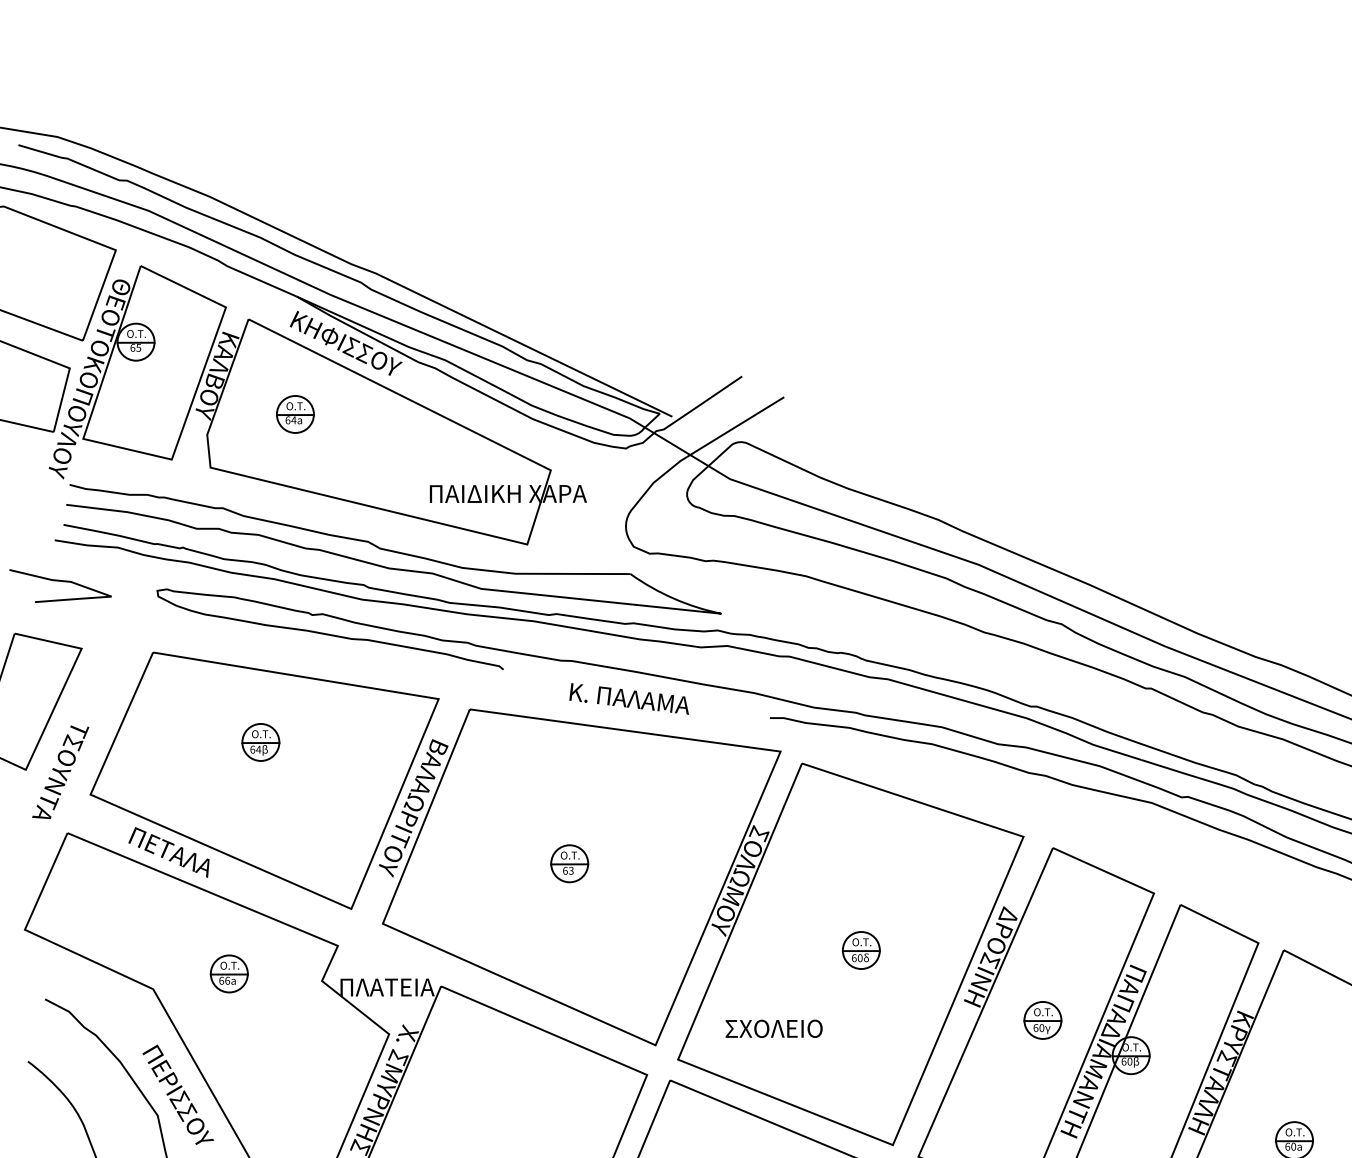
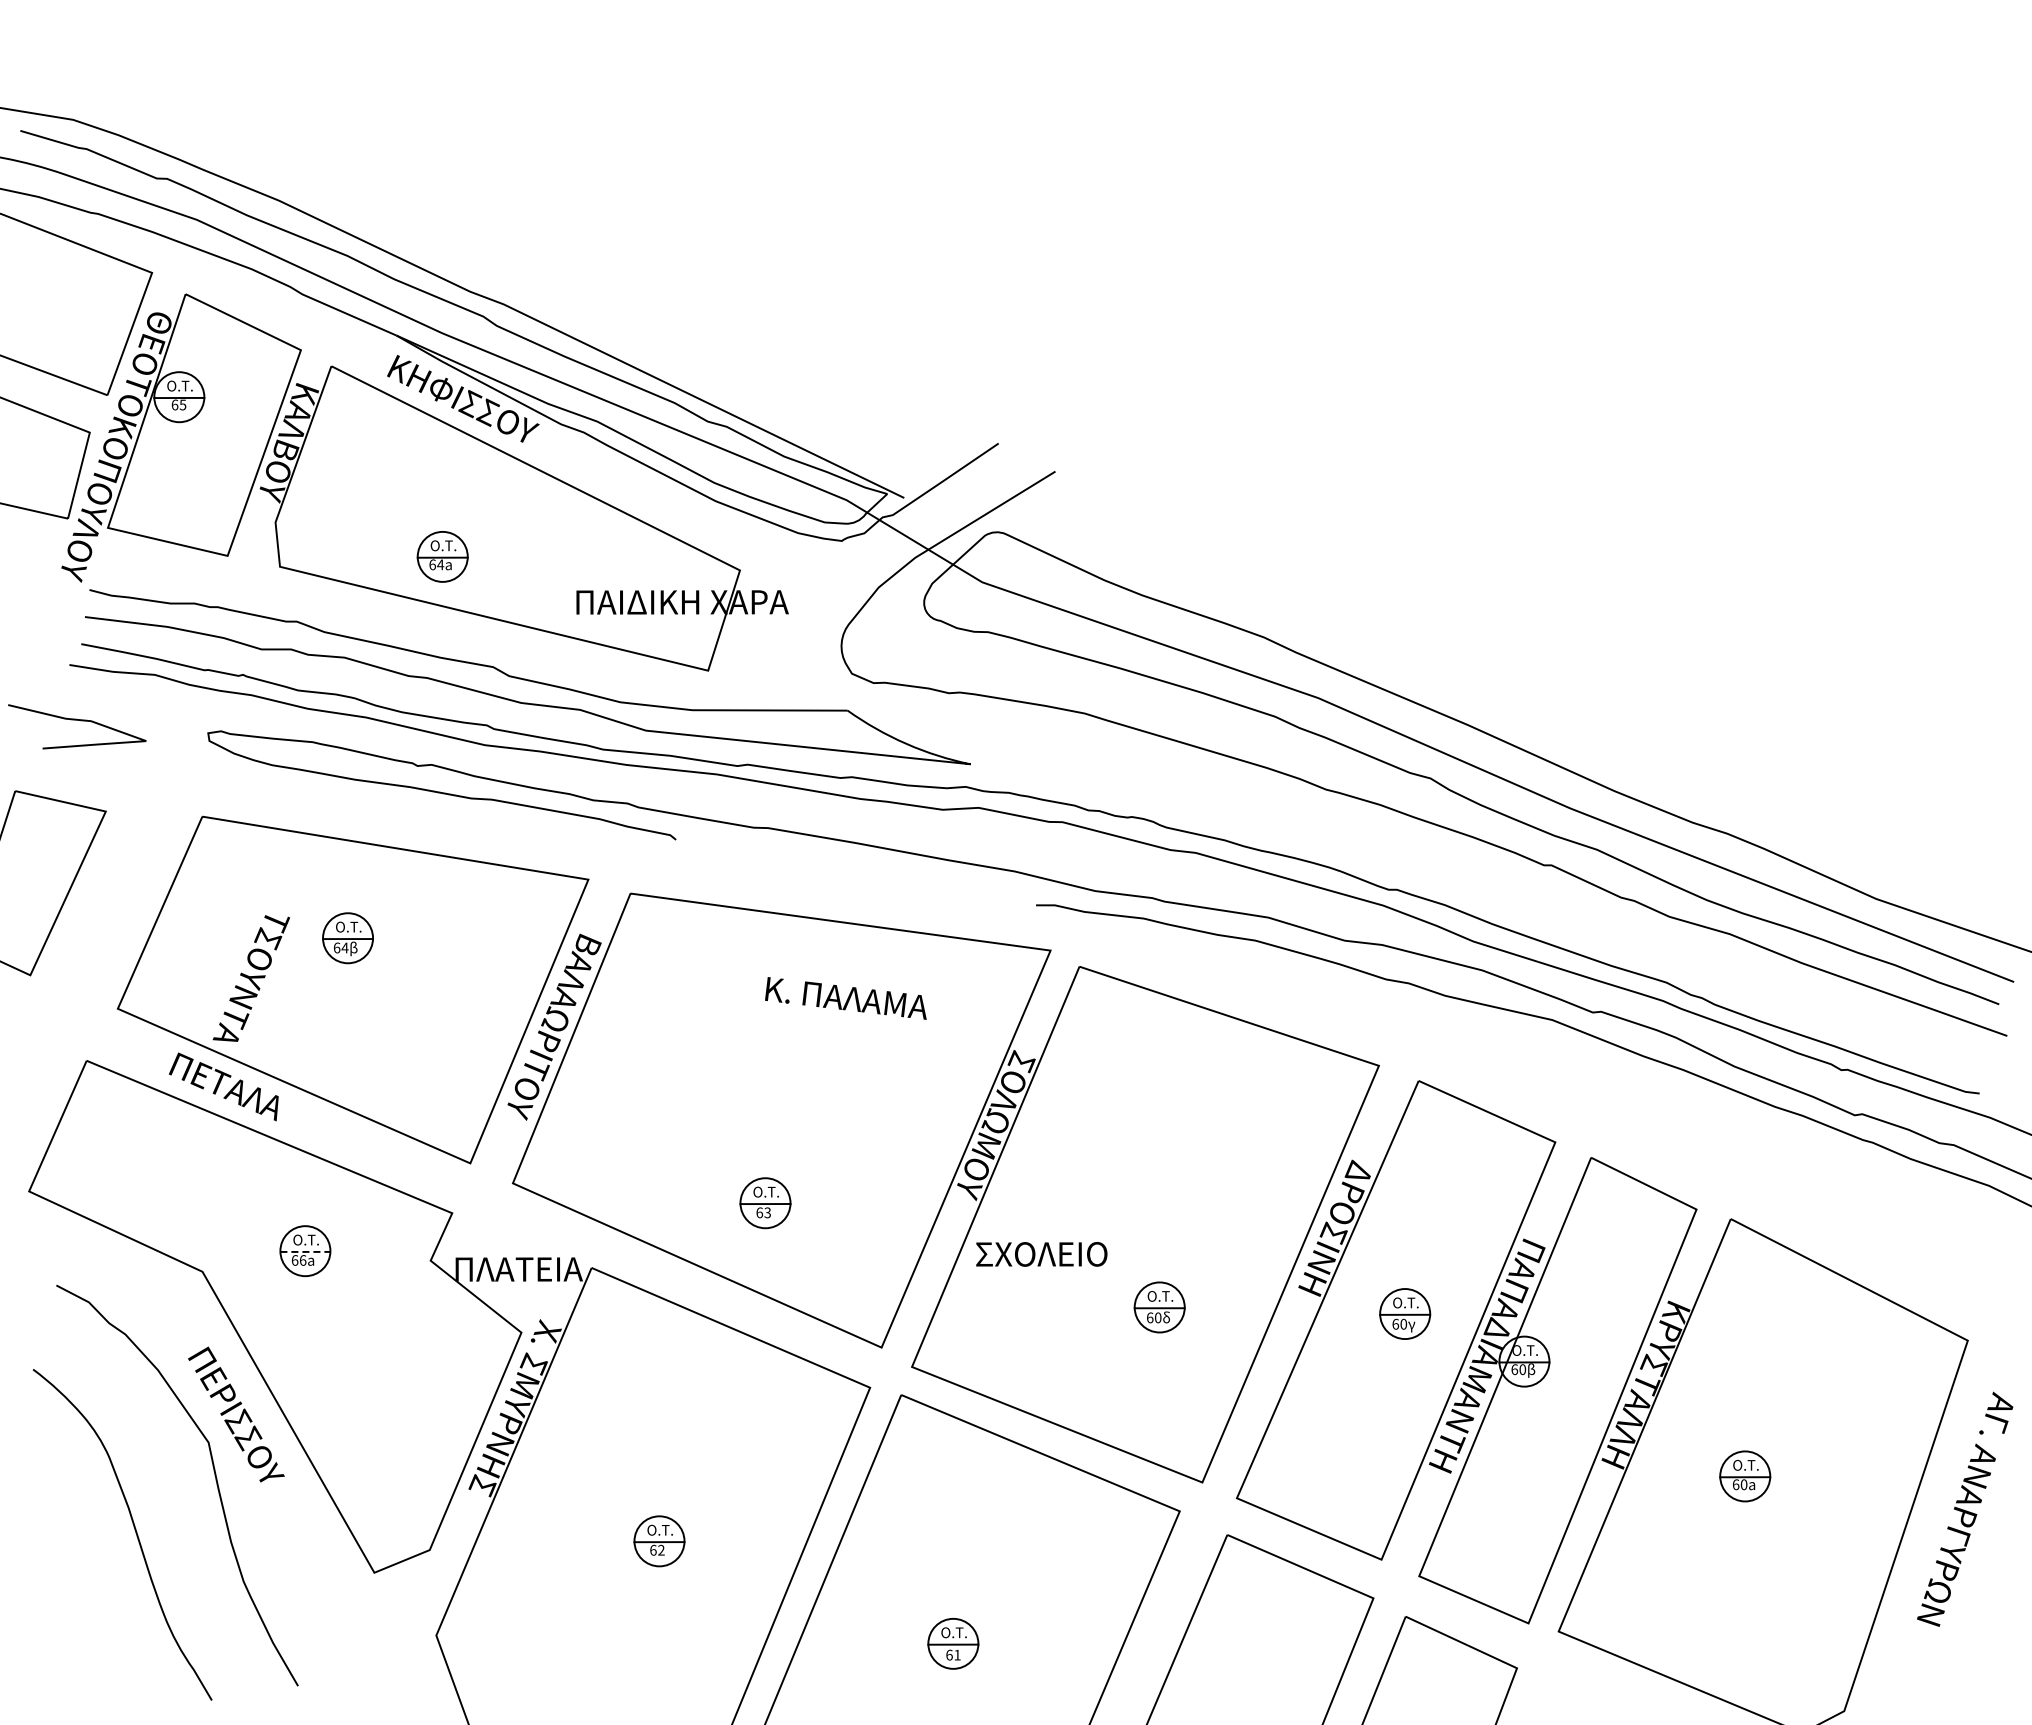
part: (295, 414) -> (442, 556), moved
text: (628, 698) -> (845, 998), moved
text: (60, 772) -> (251, 978), moved
part: (569, 863) -> (765, 1203), moved
part: (861, 950) -> (1159, 1307), moved
line: (229, 974) -> (305, 1251), solid -> dashed
text: (773, 1028) -> (1041, 1254), moved

